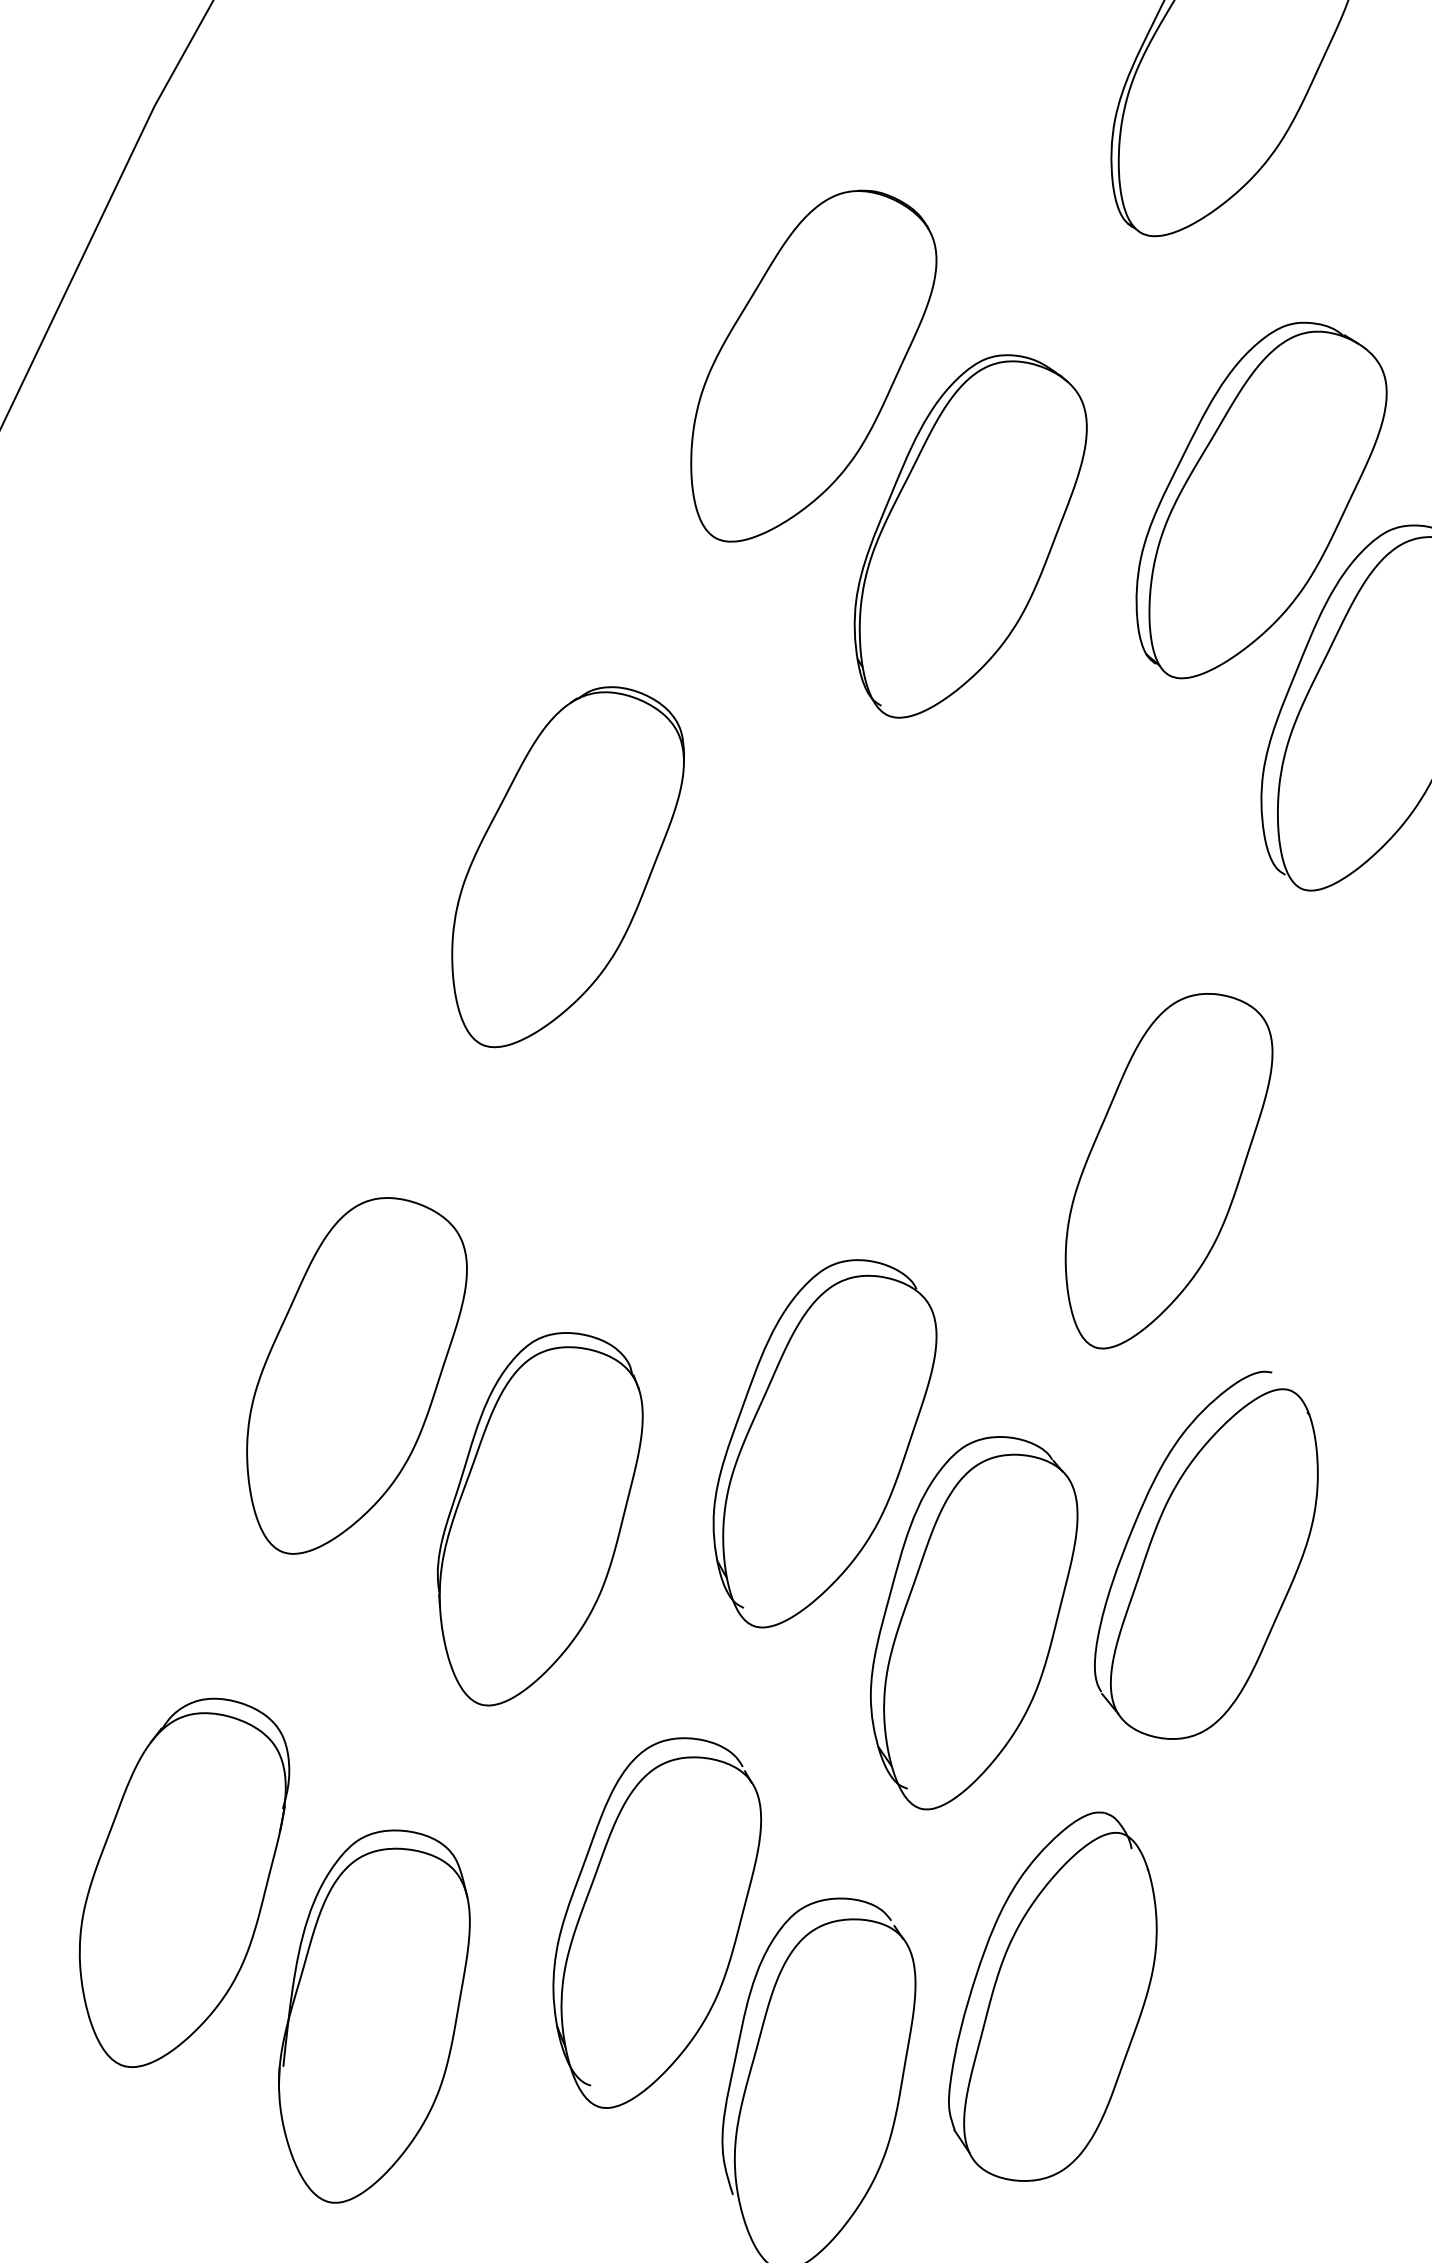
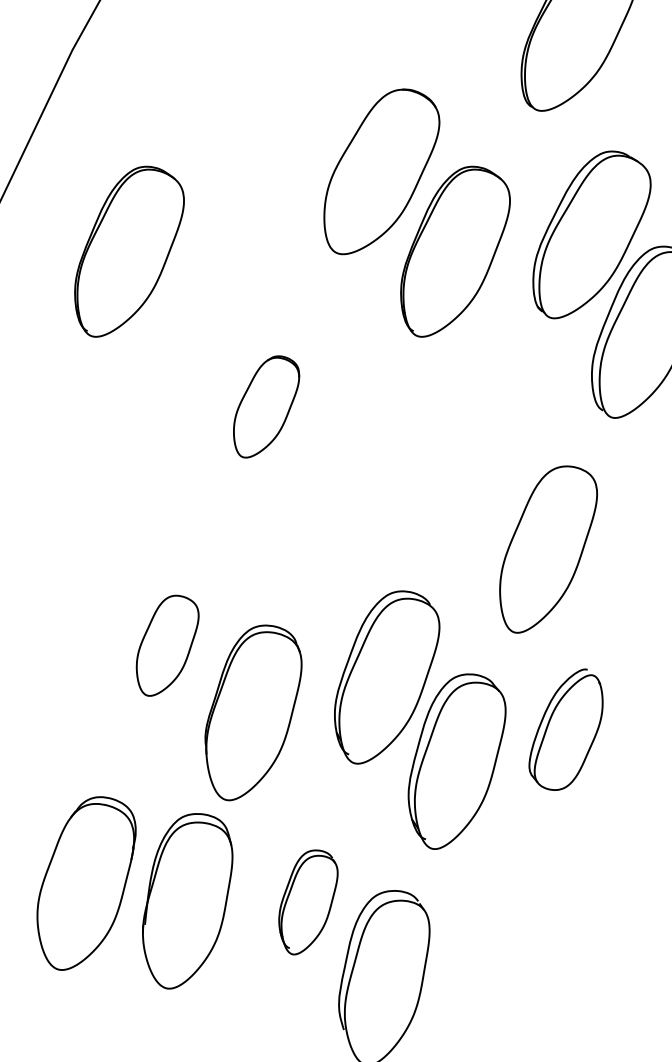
part: (275, 535) -> (129, 251), added
part: (567, 866) -> (266, 406), size x0.6
part: (356, 1375) -> (167, 645), size x0.6
part: (1205, 1554) -> (565, 729), size x0.7
part: (657, 1923) -> (308, 902), size x0.6
part: (1051, 1995) -> (493, 936), removed
part: (373, 2017) -> (187, 901), moved

